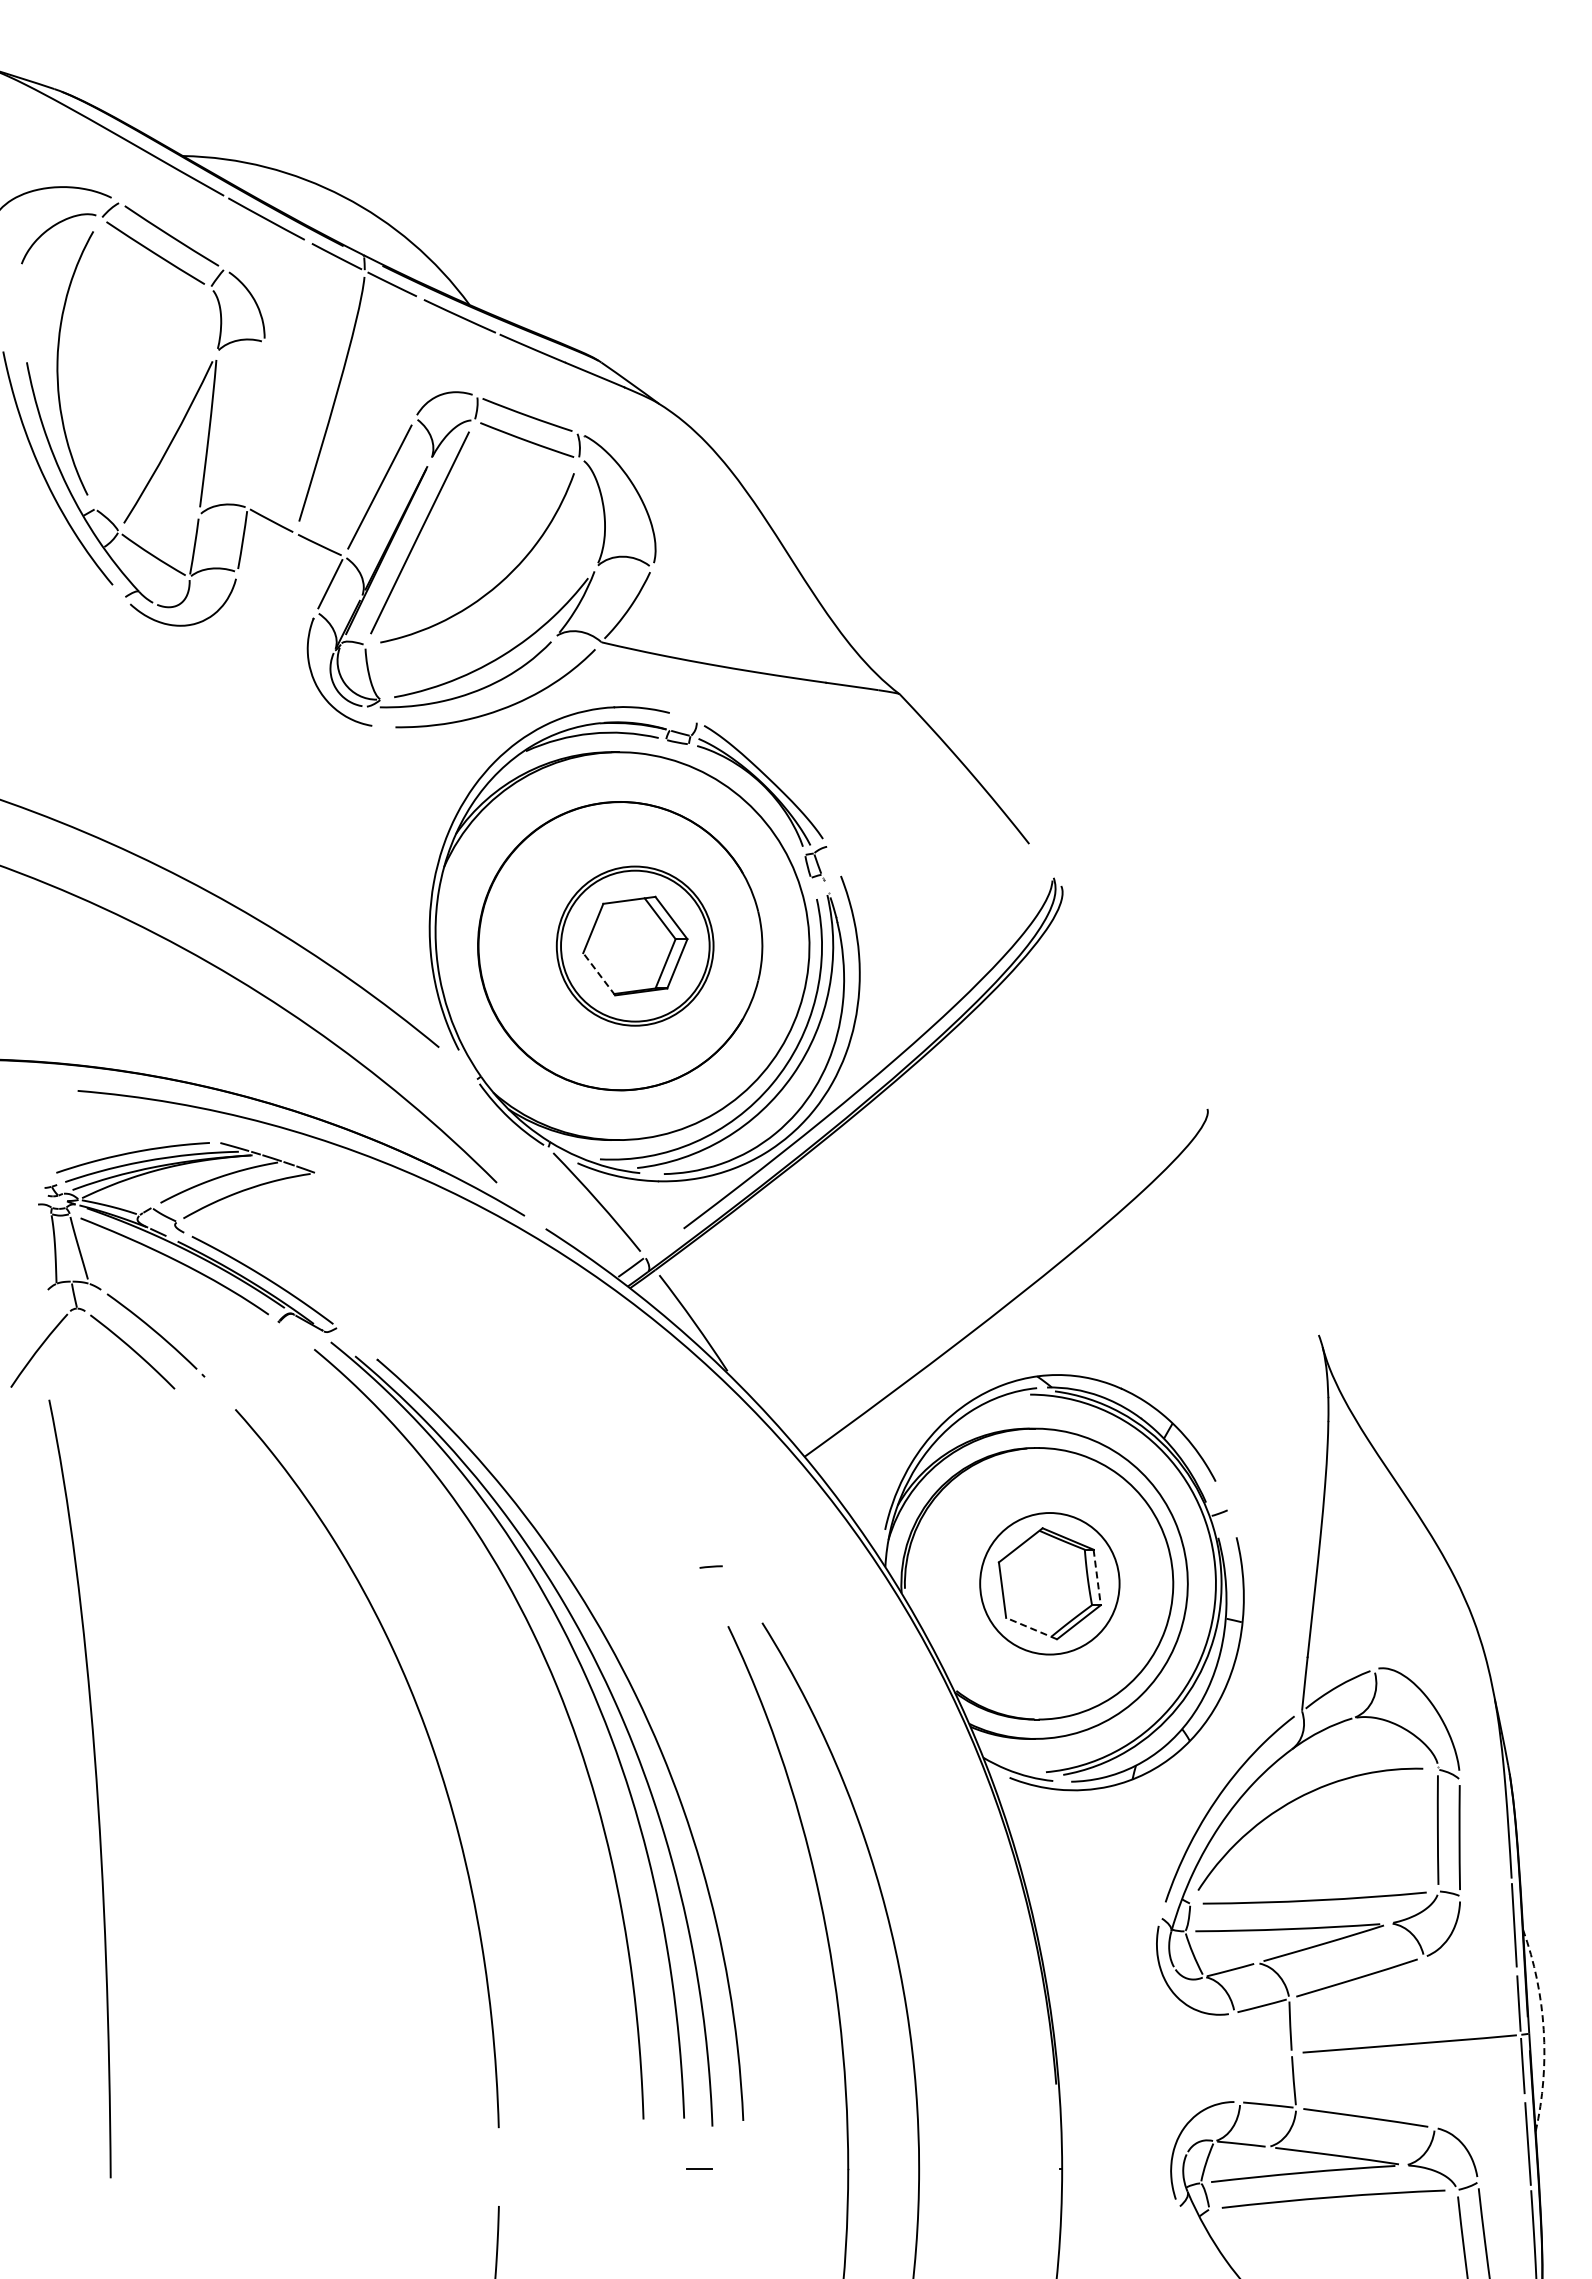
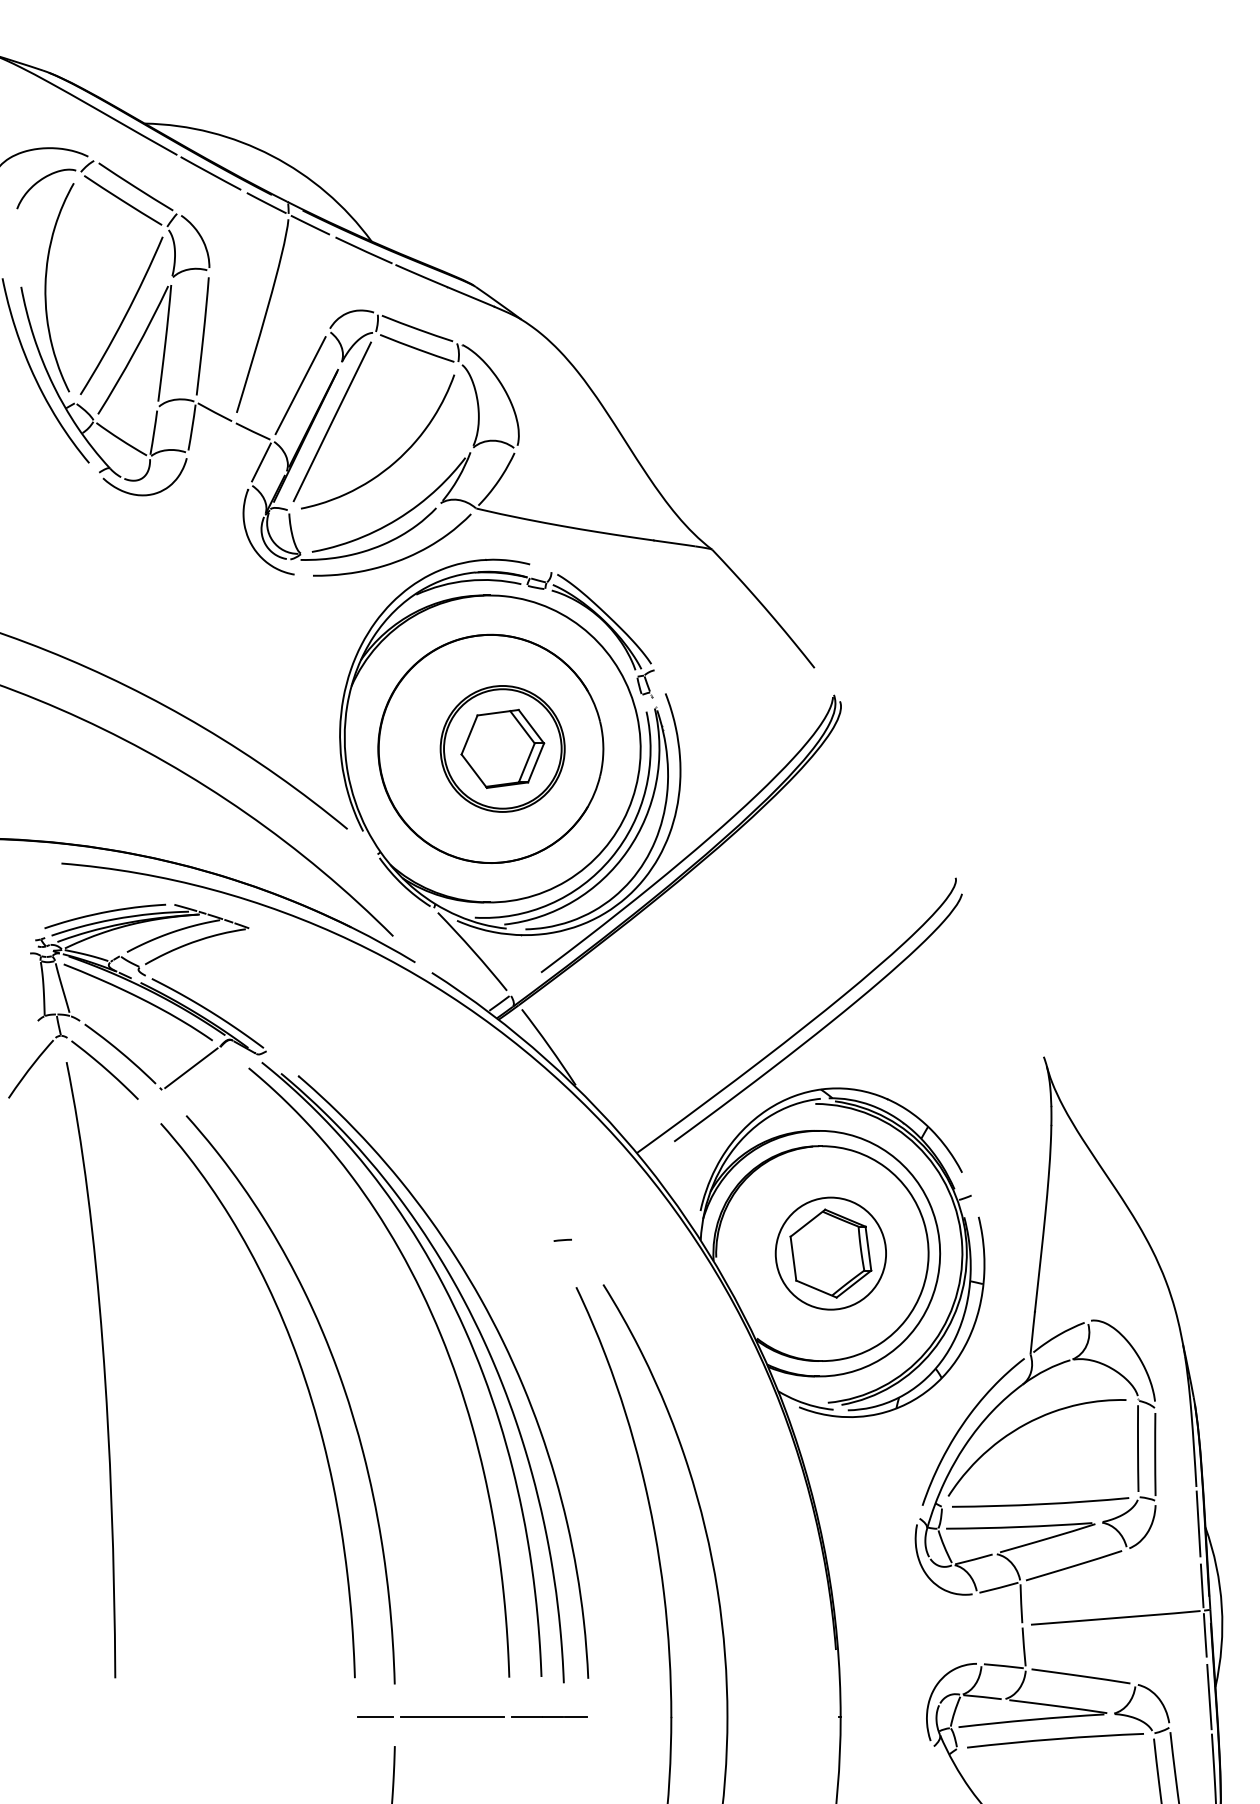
curve: (156, 400) -> (123, 317), added
line: (256, 424) -> (202, 336), added
line: (599, 974) -> (474, 771), dashed -> solid
curve: (1041, 1296) -> (824, 1026), added
line: (241, 1349) -> (191, 1068), added
line: (1097, 1577) -> (868, 1248), dashed -> solid
line: (1031, 1628) -> (816, 1289), dashed -> solid
curve: (386, 1749) -> (305, 1384), added
curve: (95, 1783) -> (103, 1365), moved
arc: (1543, 2029) -> (1221, 1606), dashed -> solid
line: (473, 2169) -> (374, 1717), added
line: (571, 2169) -> (452, 1717), added
line: (665, 2169) -> (526, 1717), added
line: (727, 2169) -> (575, 1717), added

